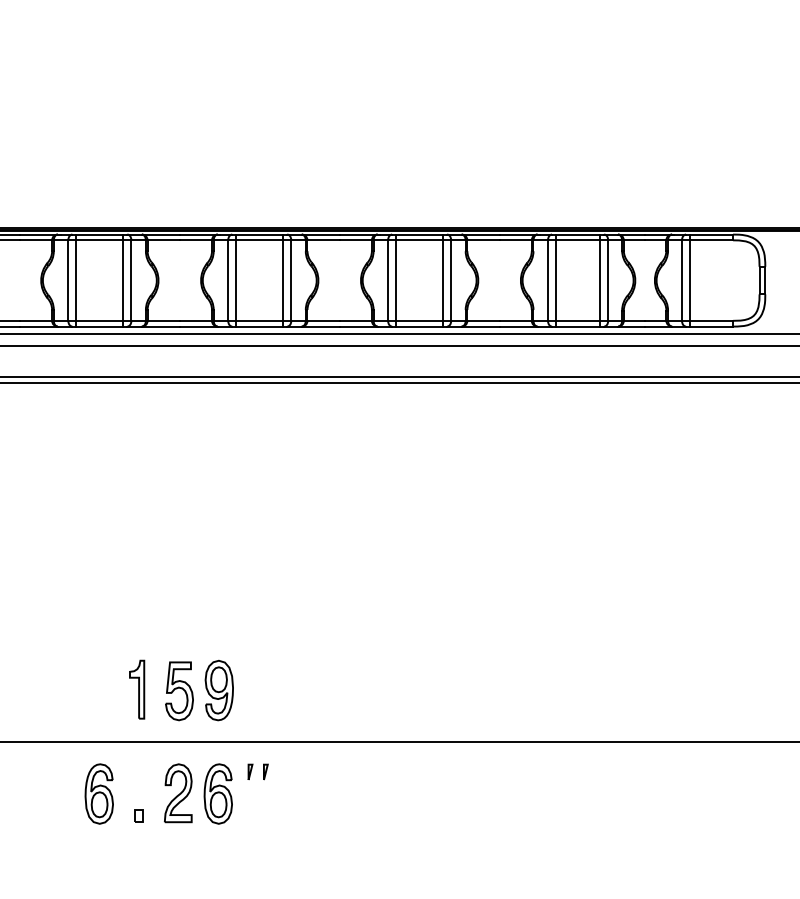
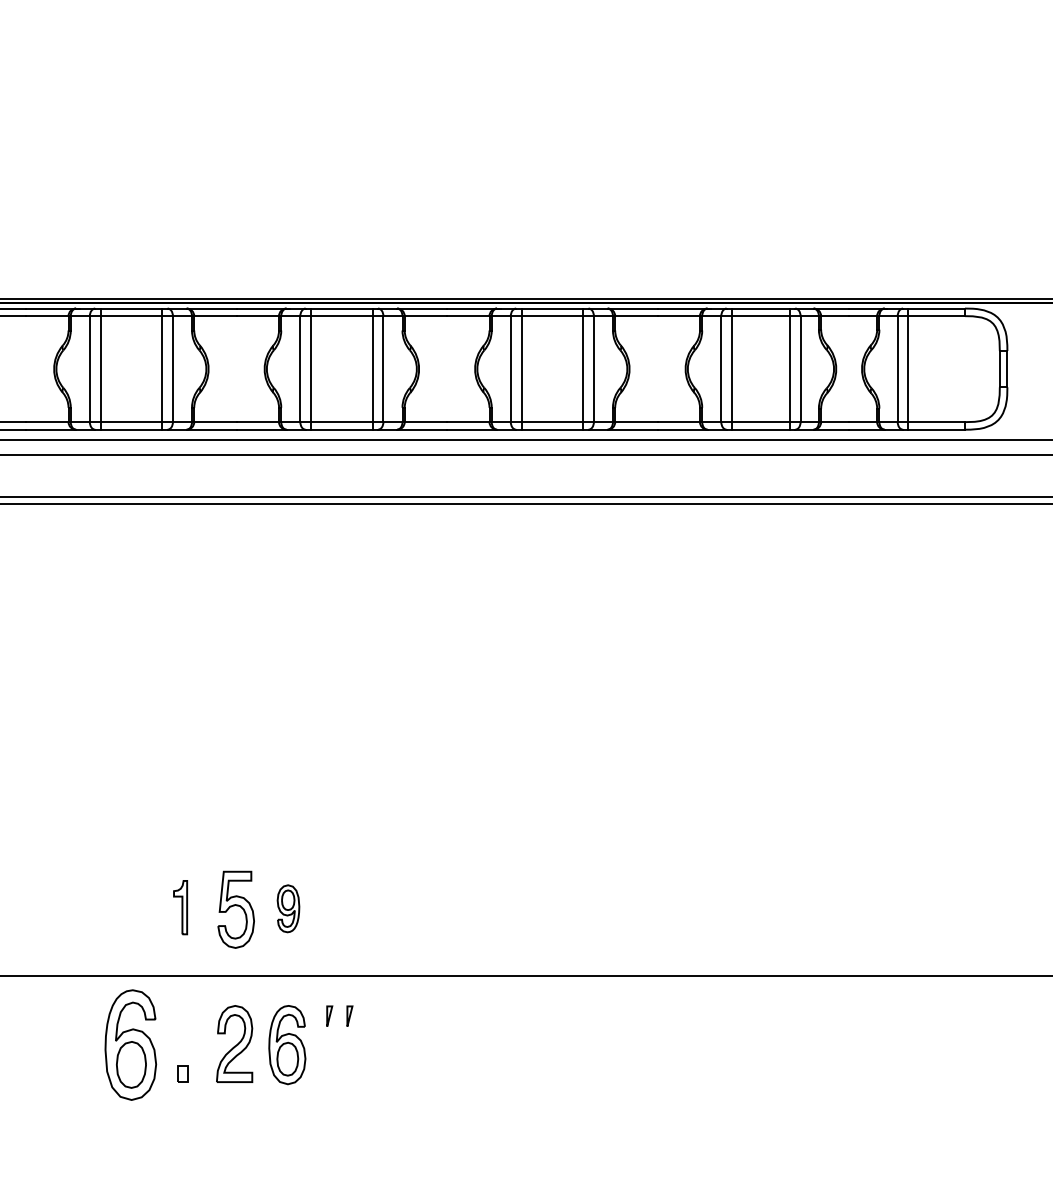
part: (137, 689) -> (180, 907), size x0.7
part: (218, 690) -> (287, 908), size x0.6
part: (98, 793) -> (129, 1044), size x1.4

